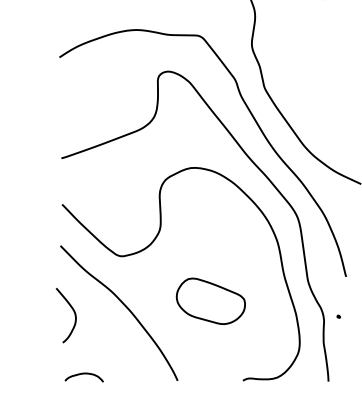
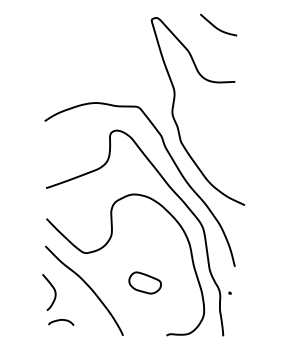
part: (209, 300) -> (144, 282), size x0.7
curve: (84, 374) -> (61, 320), moved

